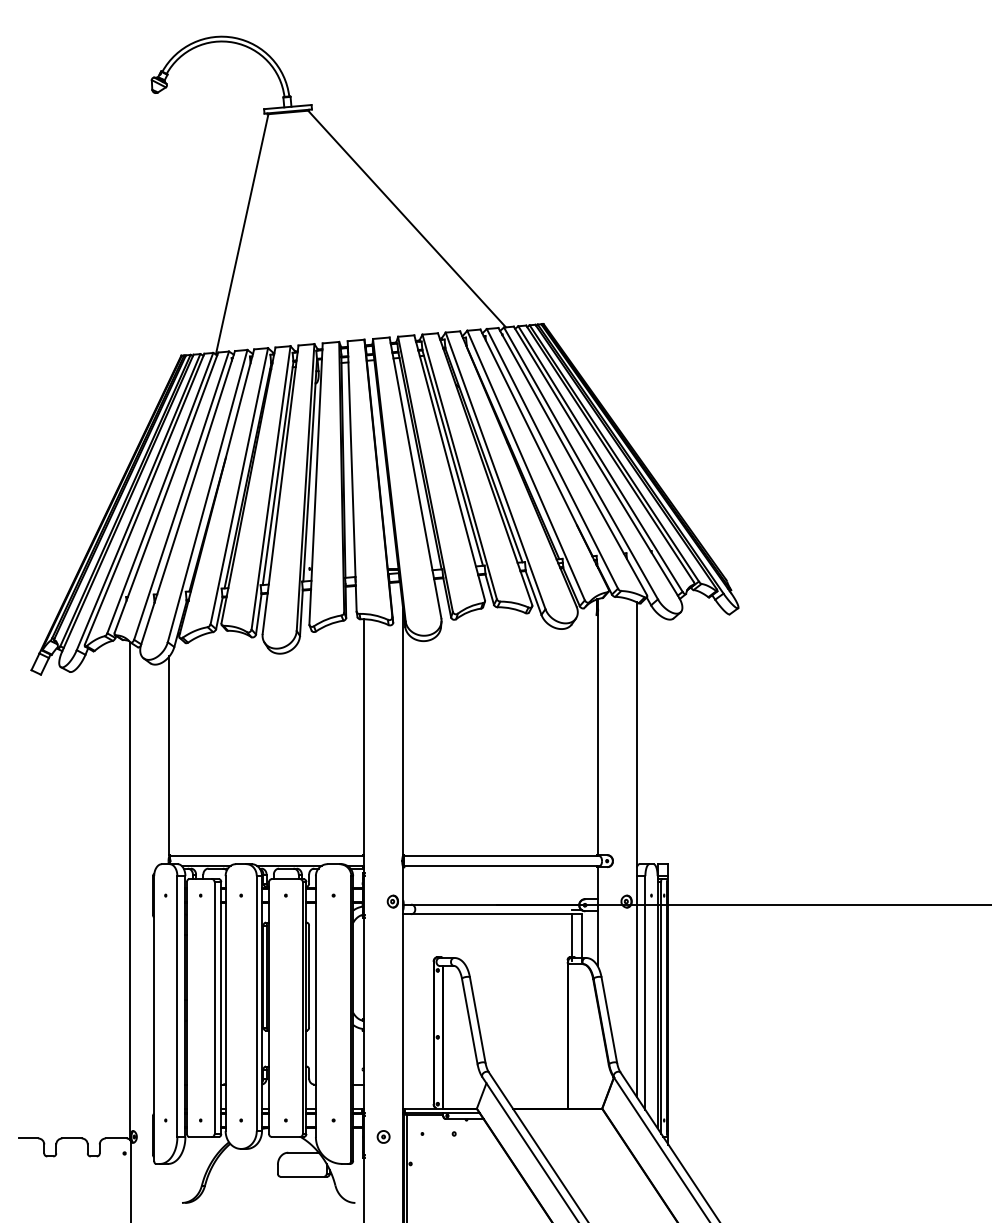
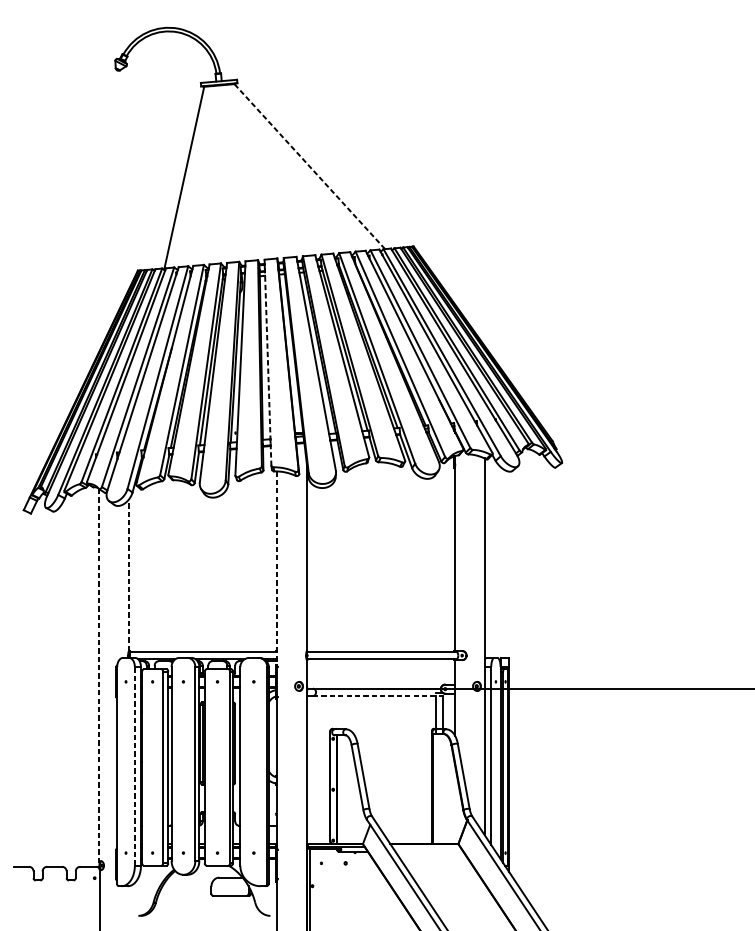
line: (407, 219) -> (310, 166), solid -> dashed
line: (352, 476) -> (268, 362), solid -> dashed
line: (364, 746) -> (277, 568), solid -> dashed
line: (169, 755) -> (128, 575), solid -> dashed
line: (130, 891) -> (99, 678), solid -> dashed
line: (496, 914) -> (377, 696), solid -> dashed
line: (177, 1006) -> (134, 766), solid -> dashed
part: (383, 1136) -> (291, 865), removed

